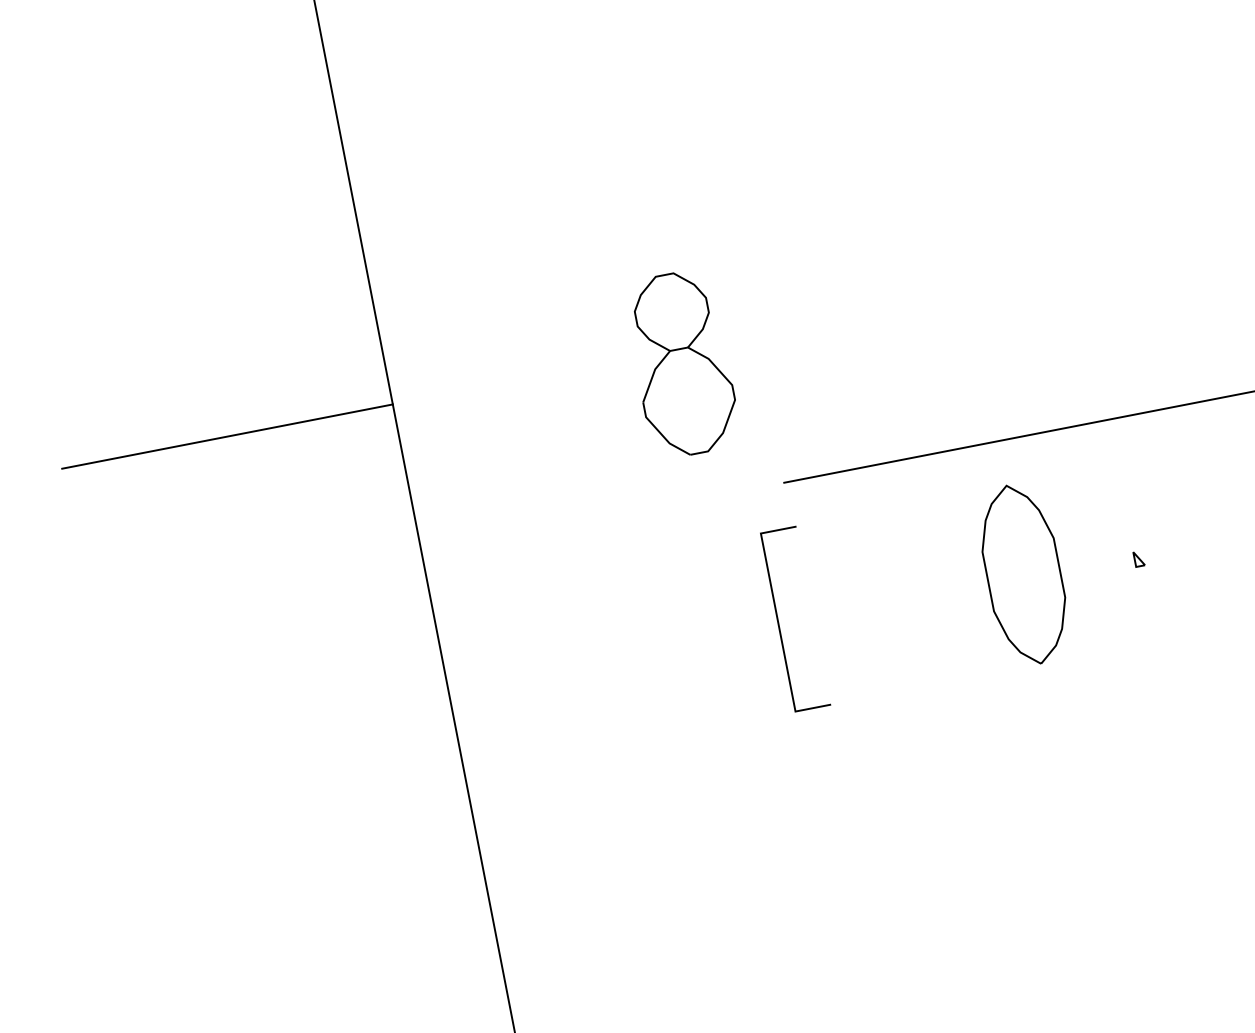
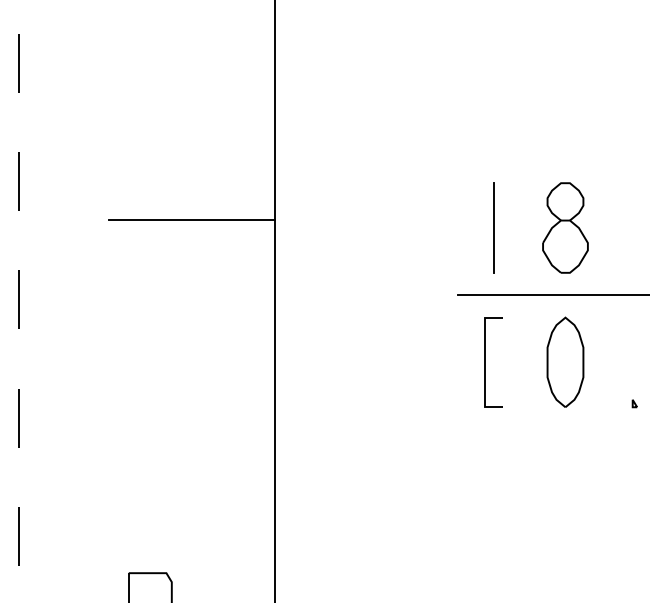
line: (828, 334) -> (493, 227), added
part: (681, 363) -> (565, 227), moved
part: (1138, 558) -> (634, 403), moved
line: (779, 622) -> (485, 362), moved

